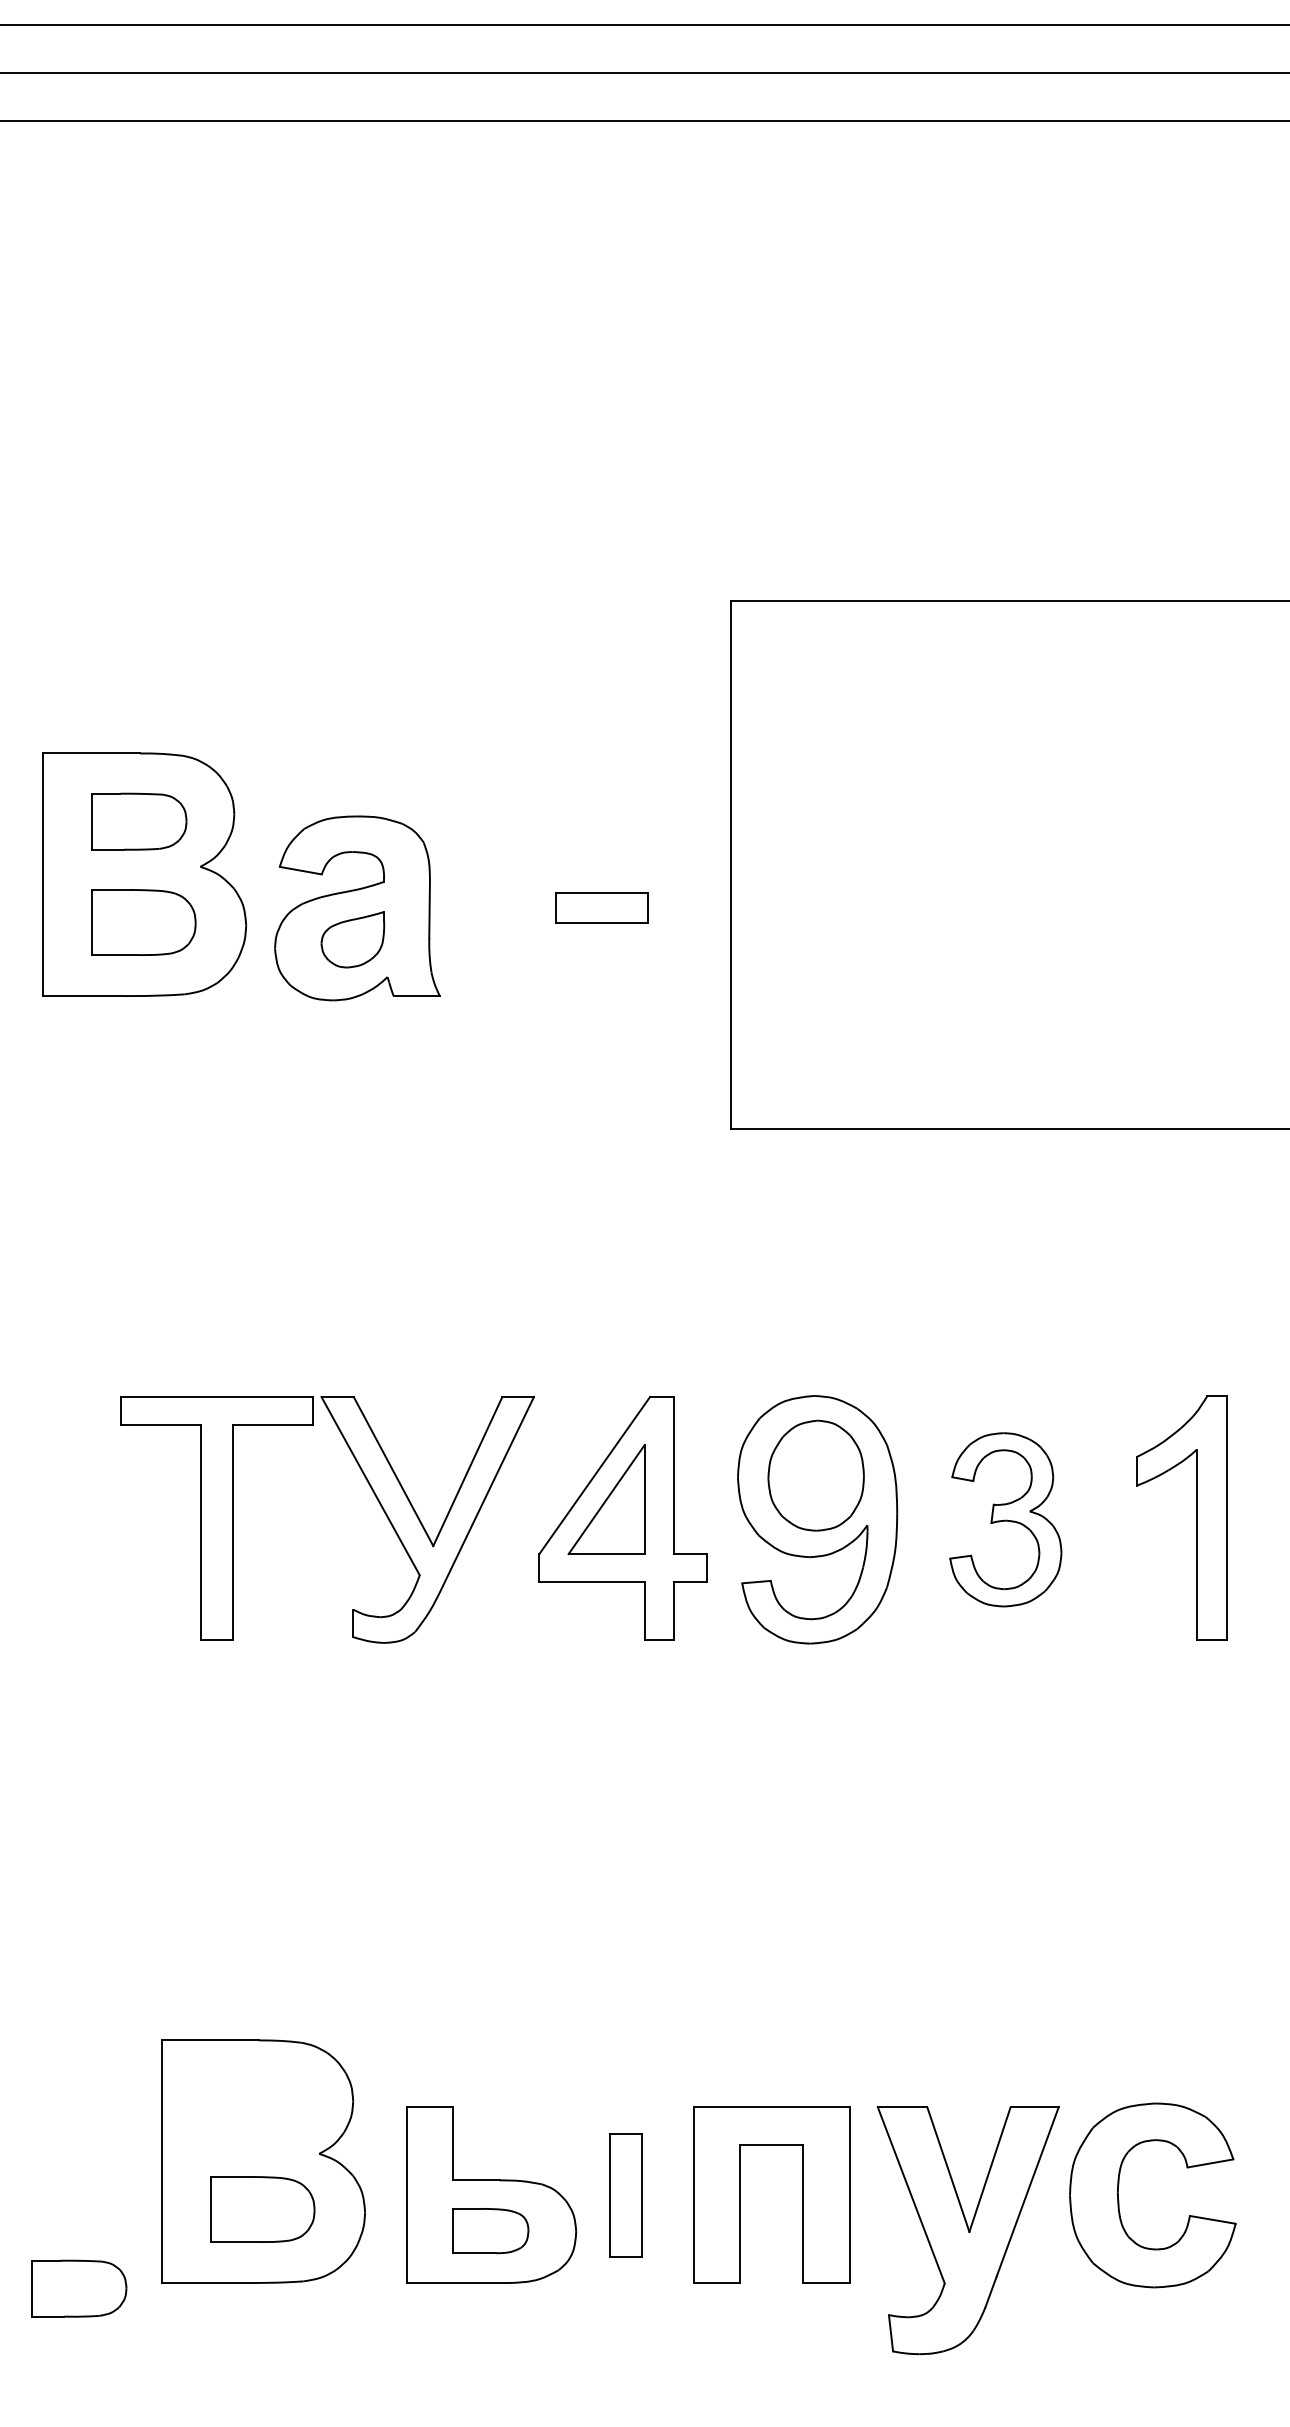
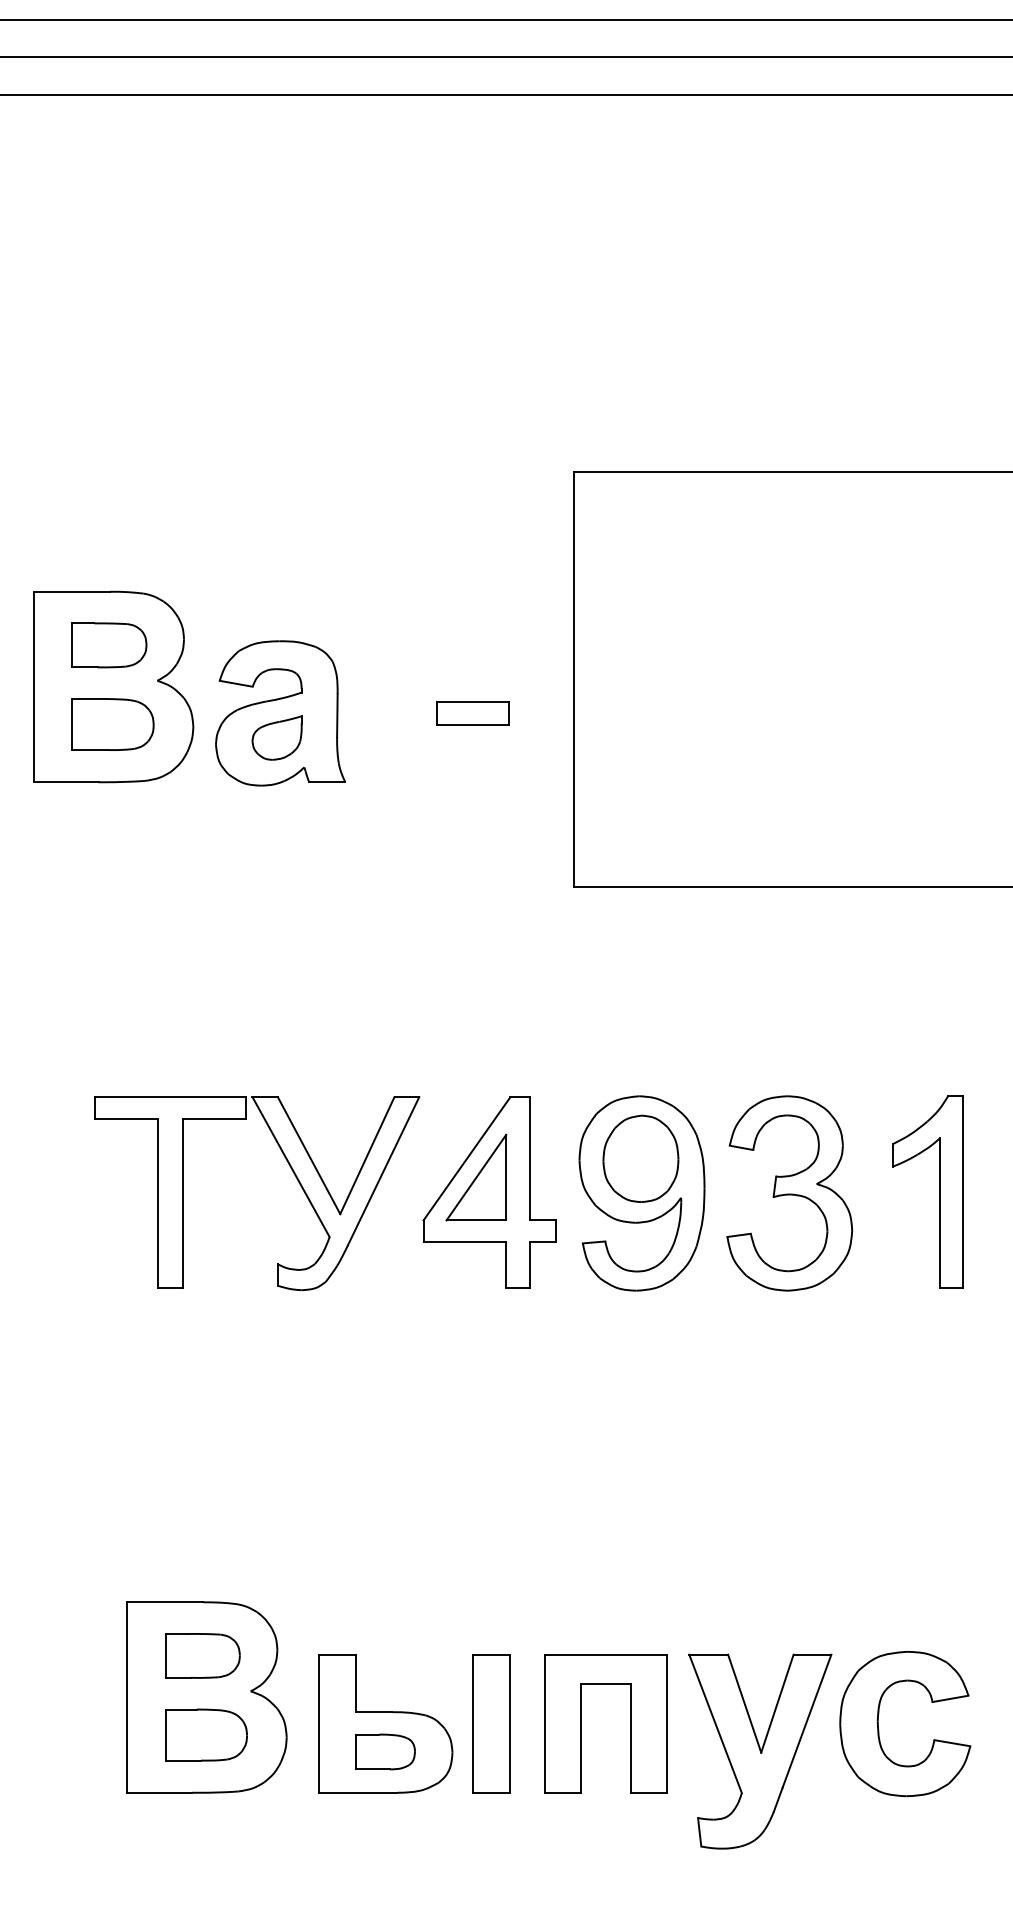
part: (1005, 1519) -> (789, 1193), size x1.43
part: (625, 2194) -> (491, 1723), size x1.43
part: (79, 2288) -> (203, 1655), moved

